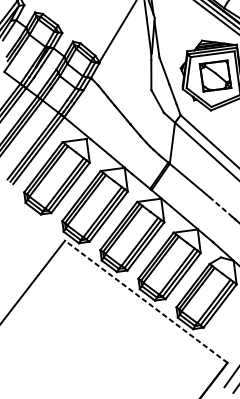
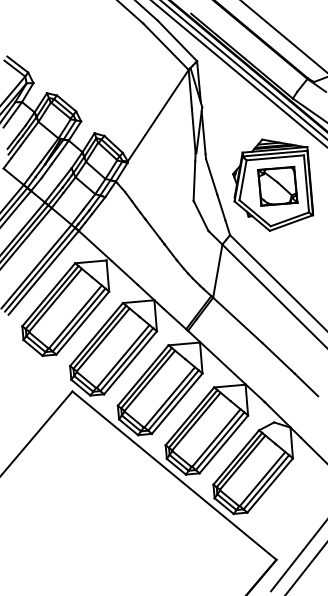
line: (220, 206) -> (276, 356), dashed -> solid
line: (146, 301) -> (174, 475), dashed -> solid

